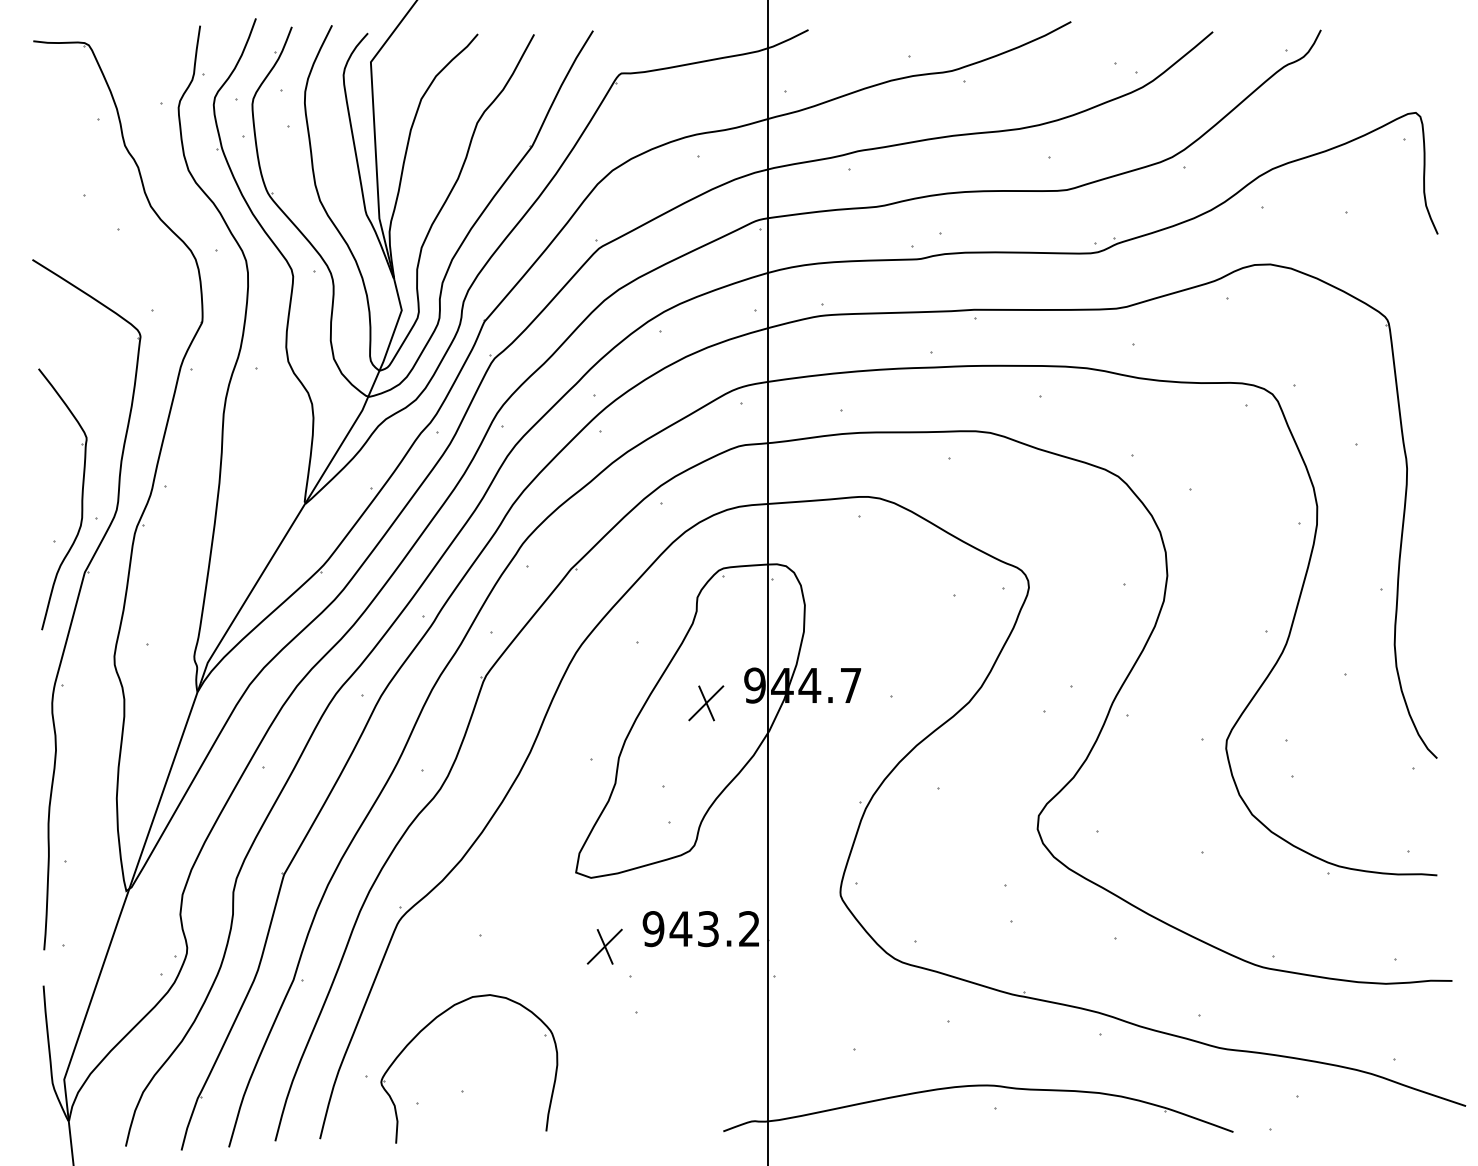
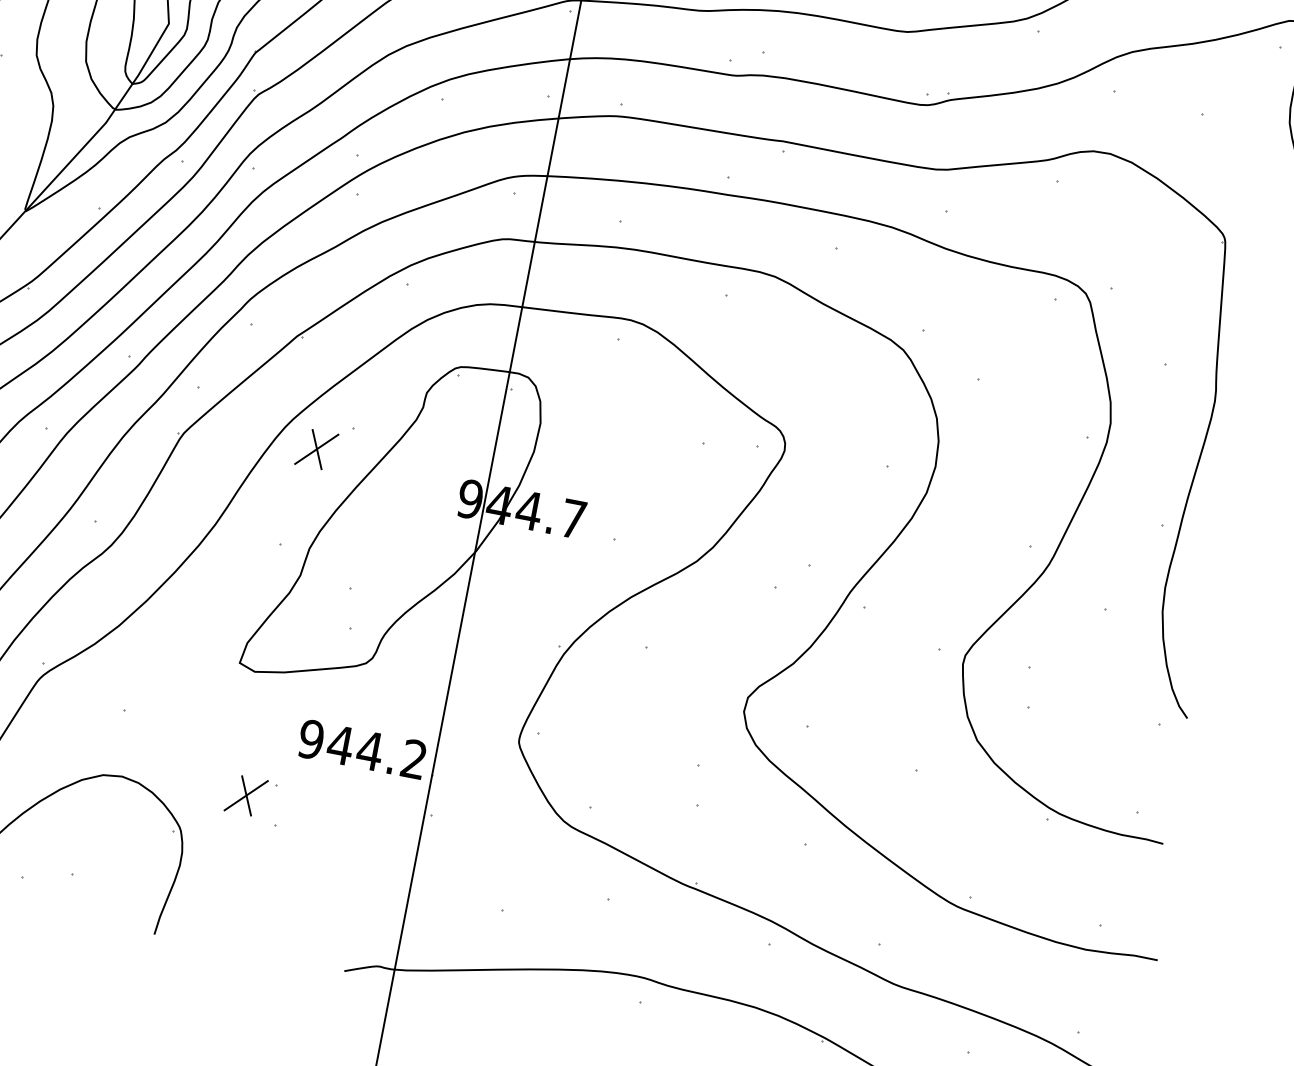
part: (706, 703) -> (316, 449), moved
text: (708, 929) -> (370, 751), 943.2 -> 944.2
part: (604, 946) -> (245, 795), moved

